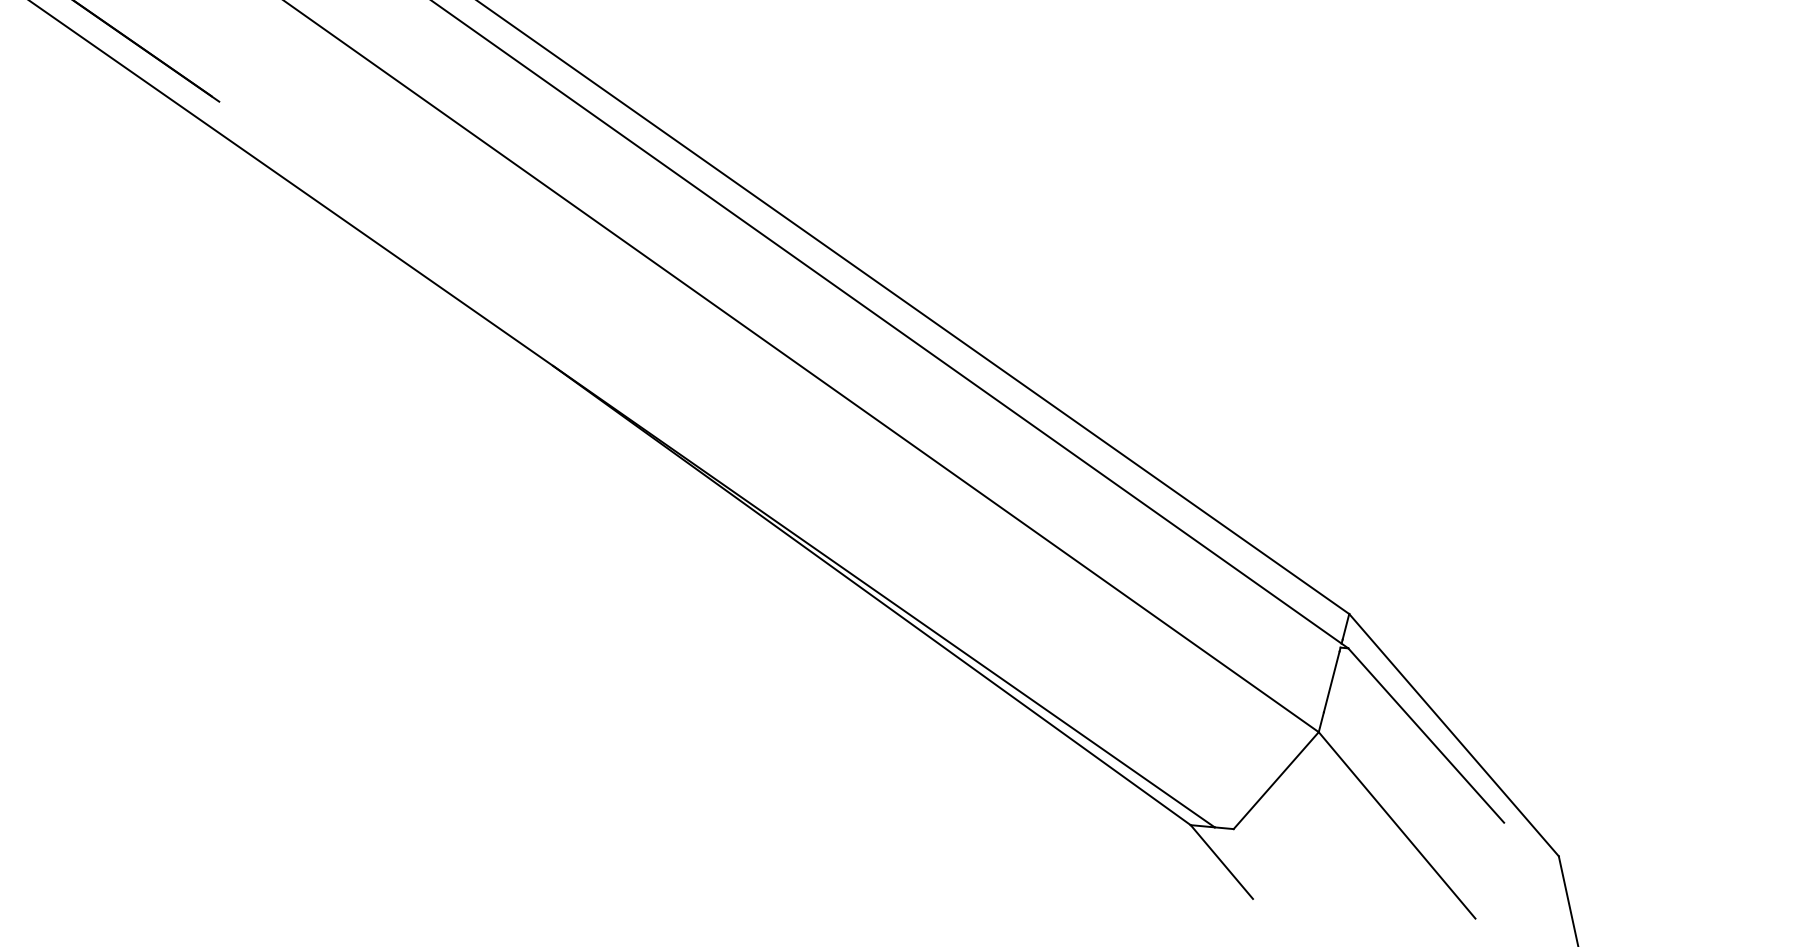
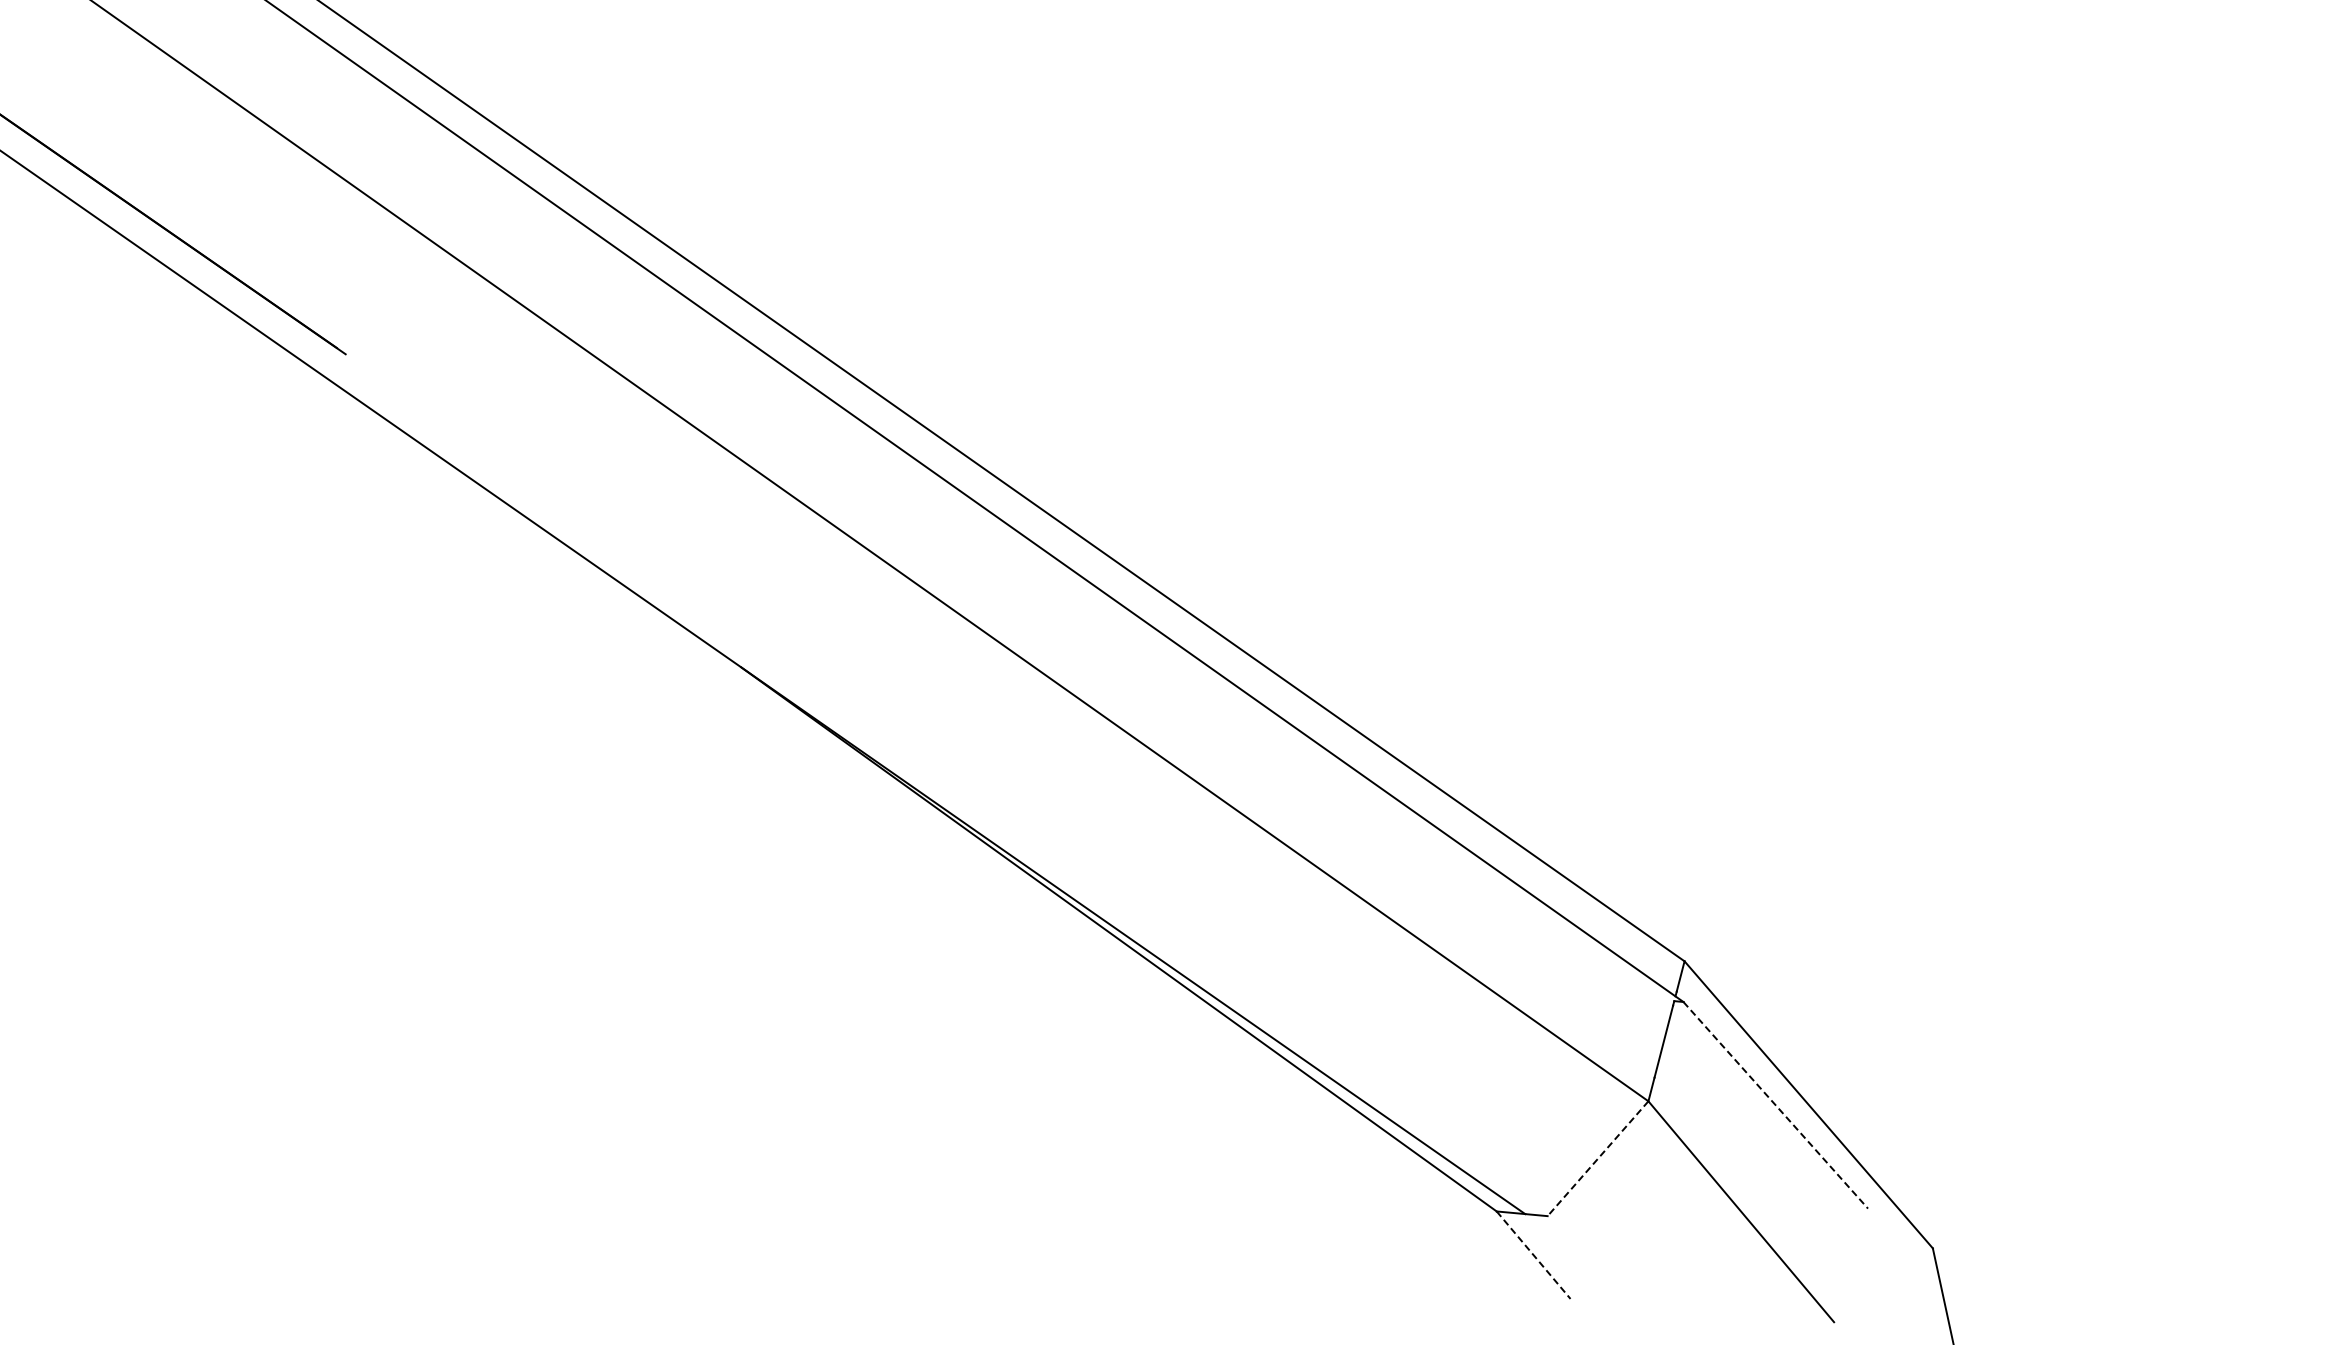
line: (1426, 735) -> (1775, 1105), solid -> dashed
line: (1275, 781) -> (1597, 1159), solid -> dashed
line: (1221, 862) -> (1533, 1255), solid -> dashed

